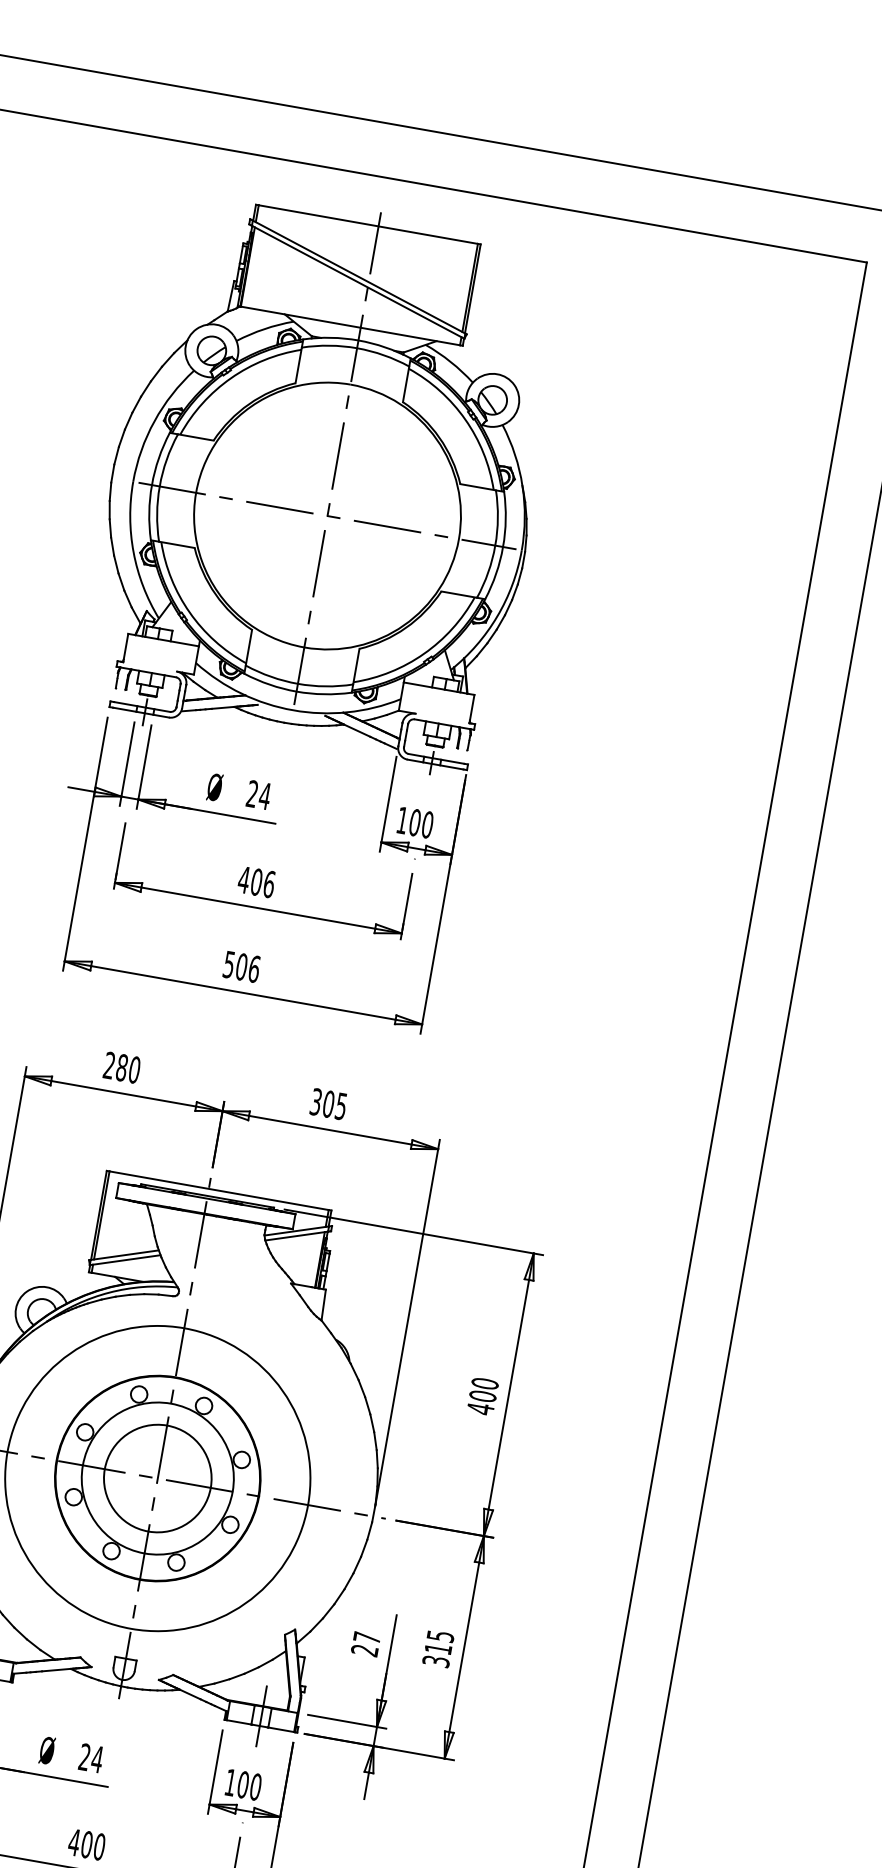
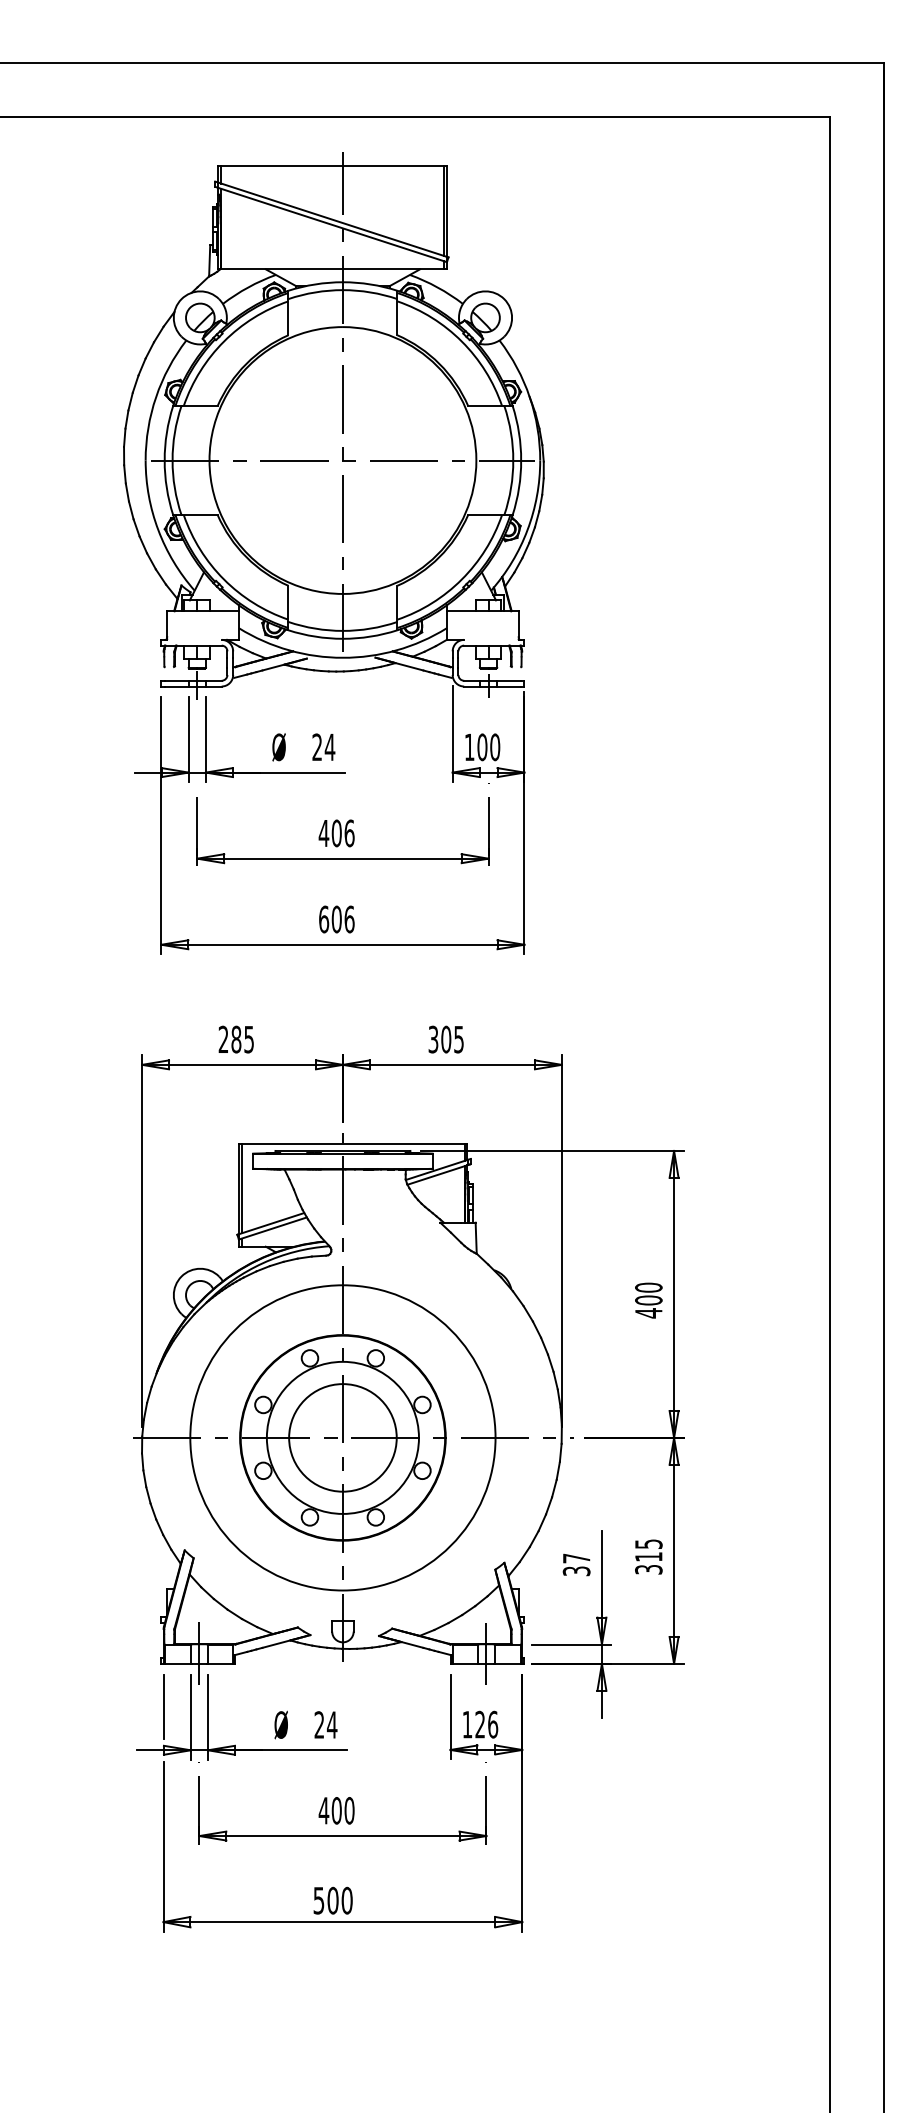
text: (229, 964) -> (324, 919), 506 -> 606
text: (134, 1069) -> (249, 1039), 280 -> 285
text: (364, 1650) -> (576, 1571), 27 -> 37
text: (249, 1785) -> (486, 1724), 100 -> 126

